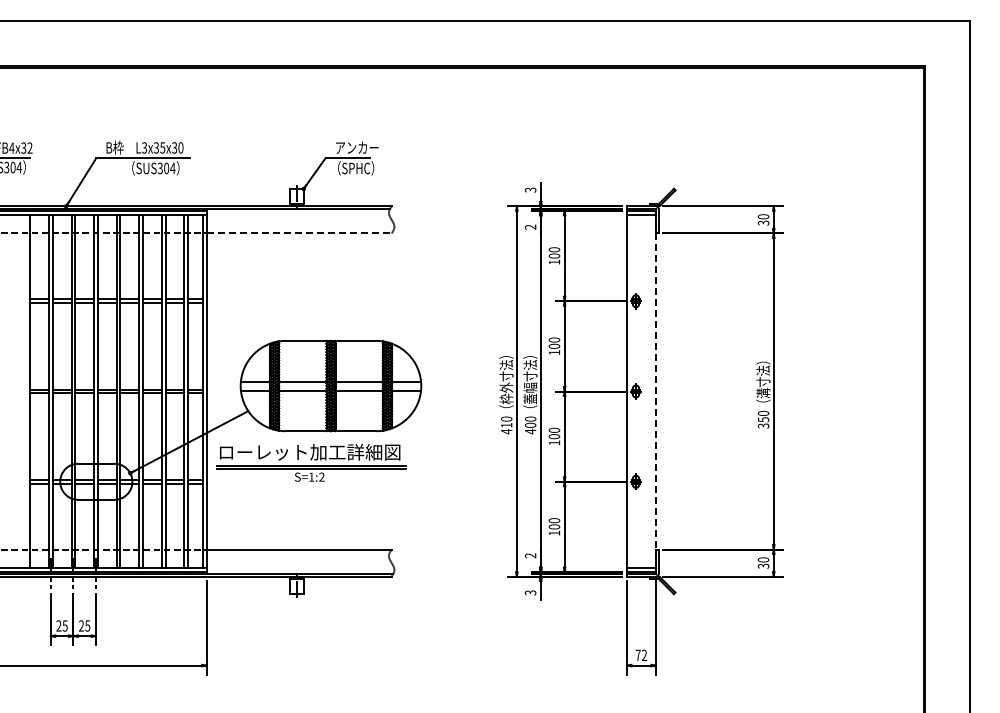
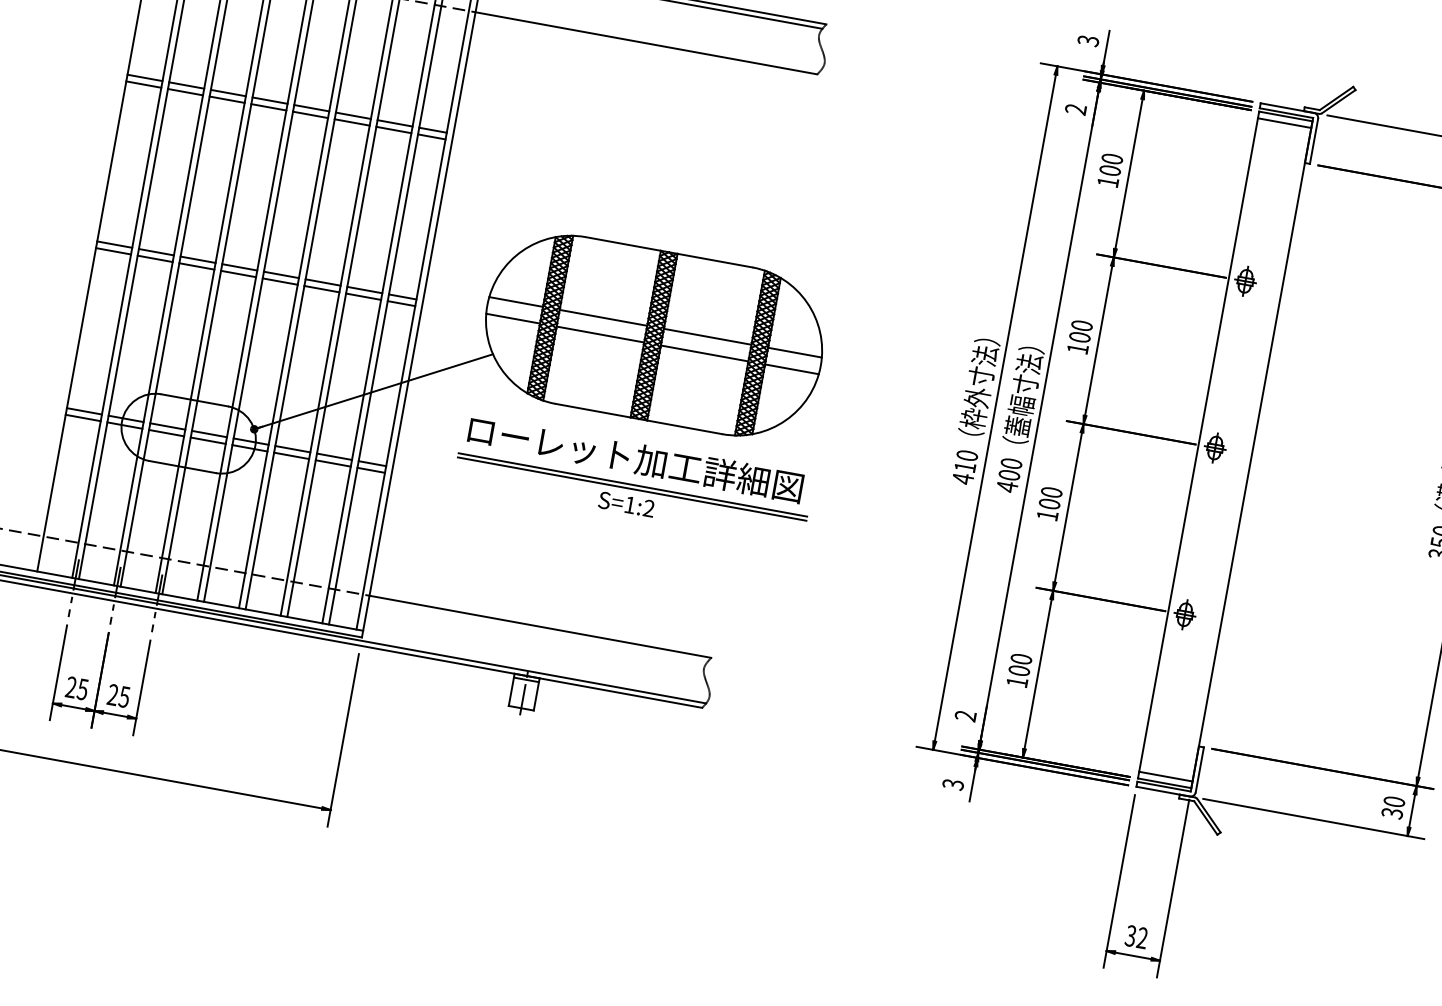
line: (299, 233) -> (647, 43), dashed -> solid
line: (655, 391) -> (1251, 454), dashed -> solid
part: (311, 462) -> (634, 477), moved
text: (637, 655) -> (1129, 935), 72 -> 32

